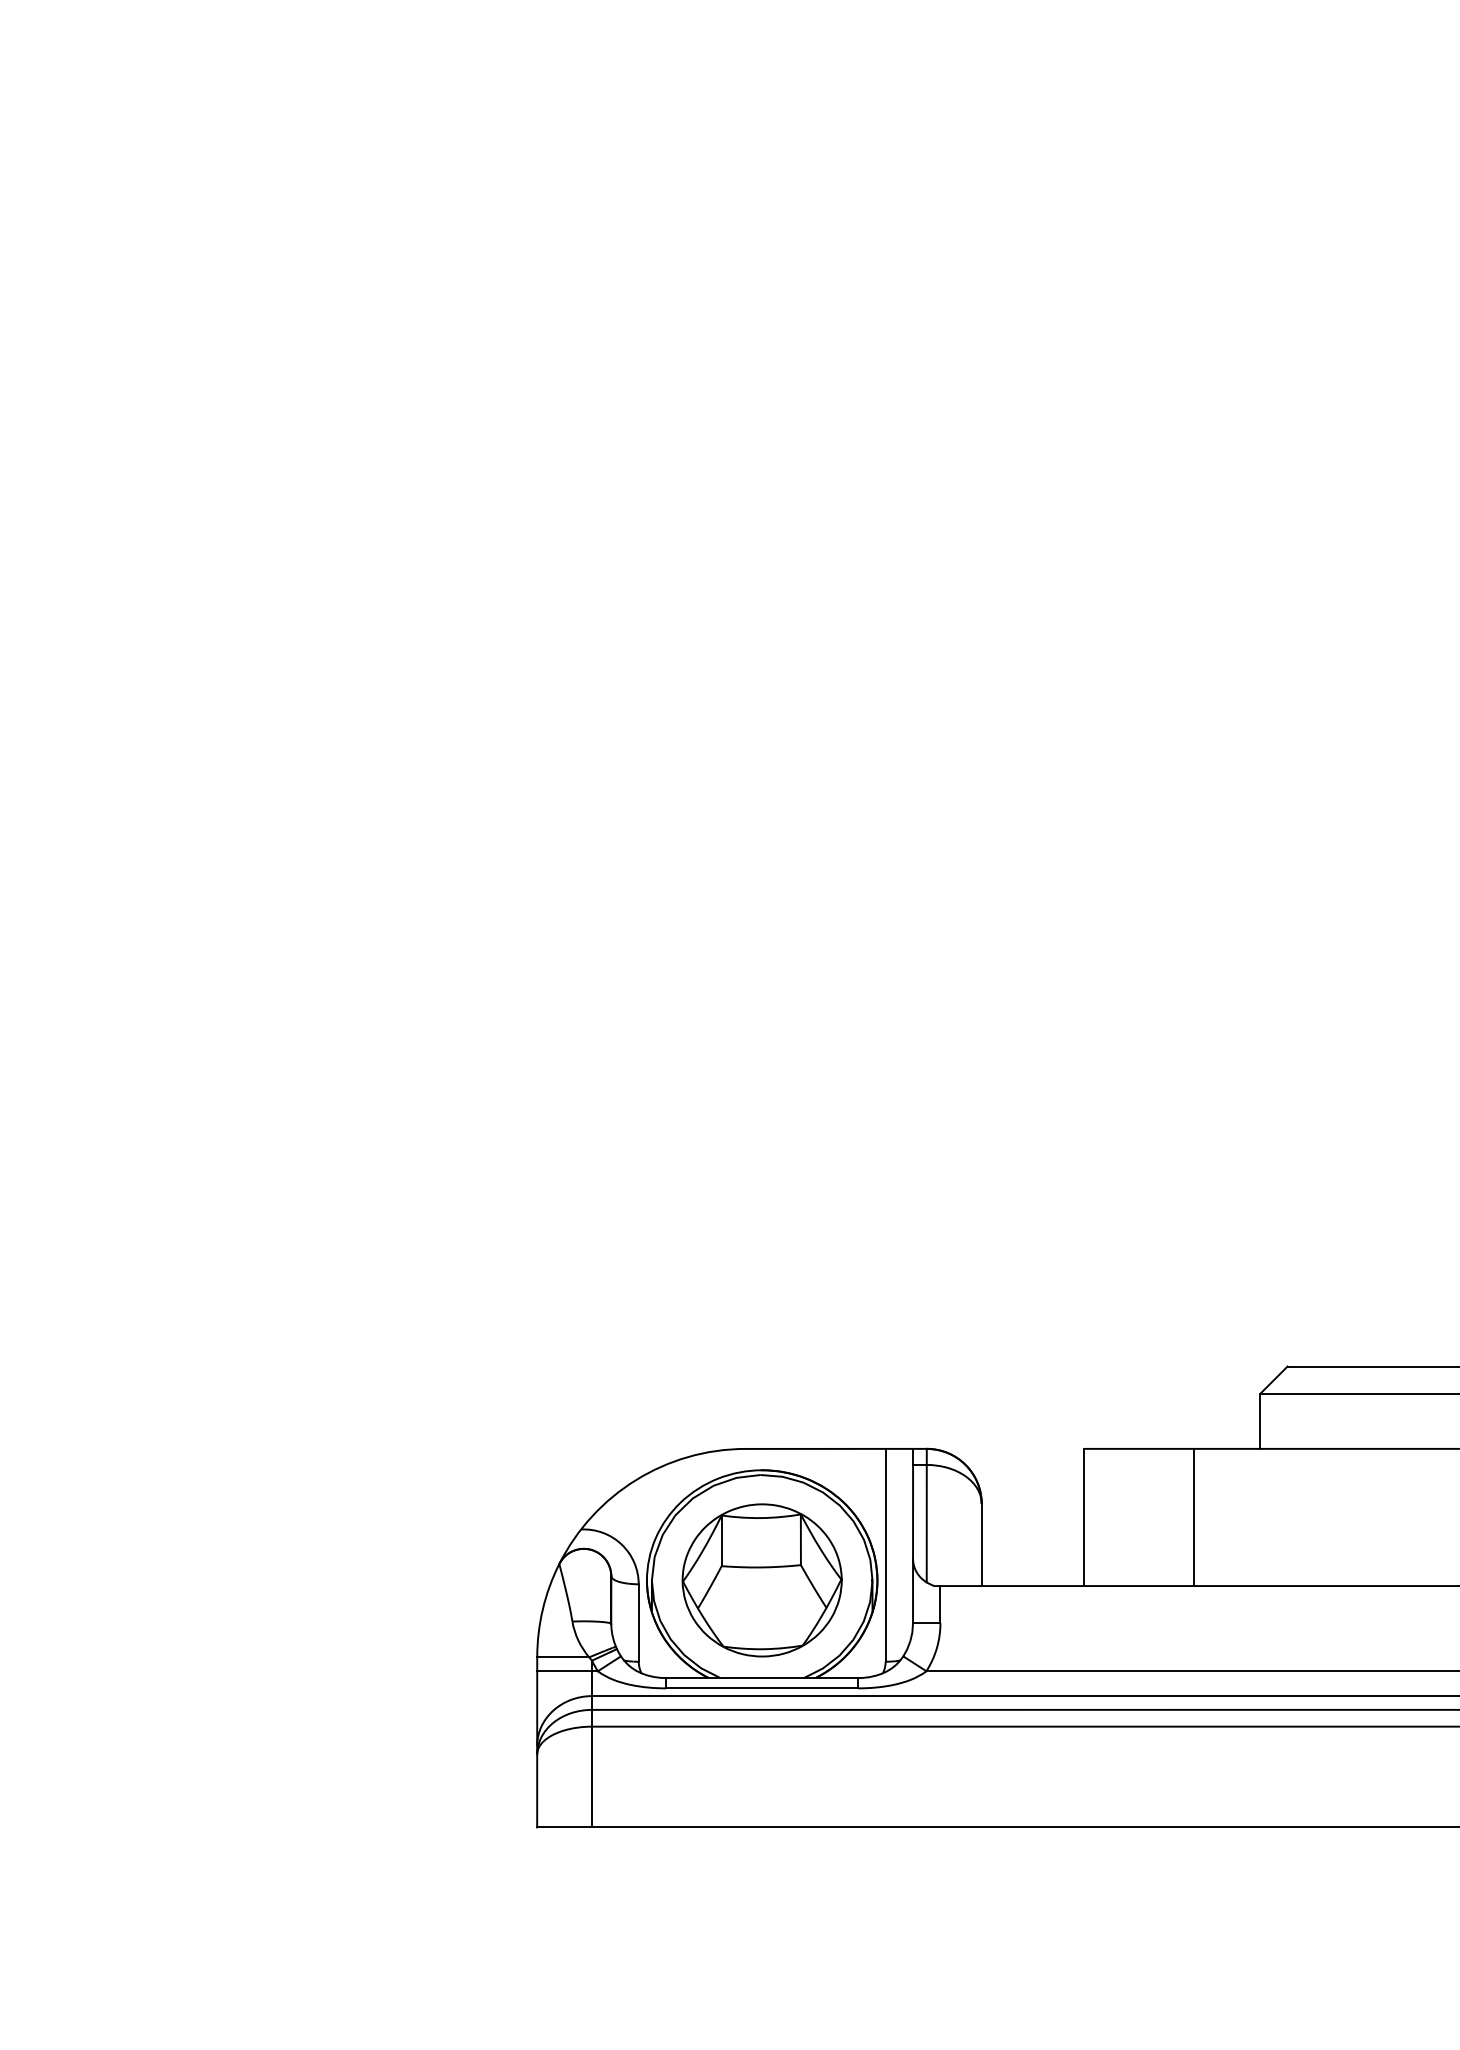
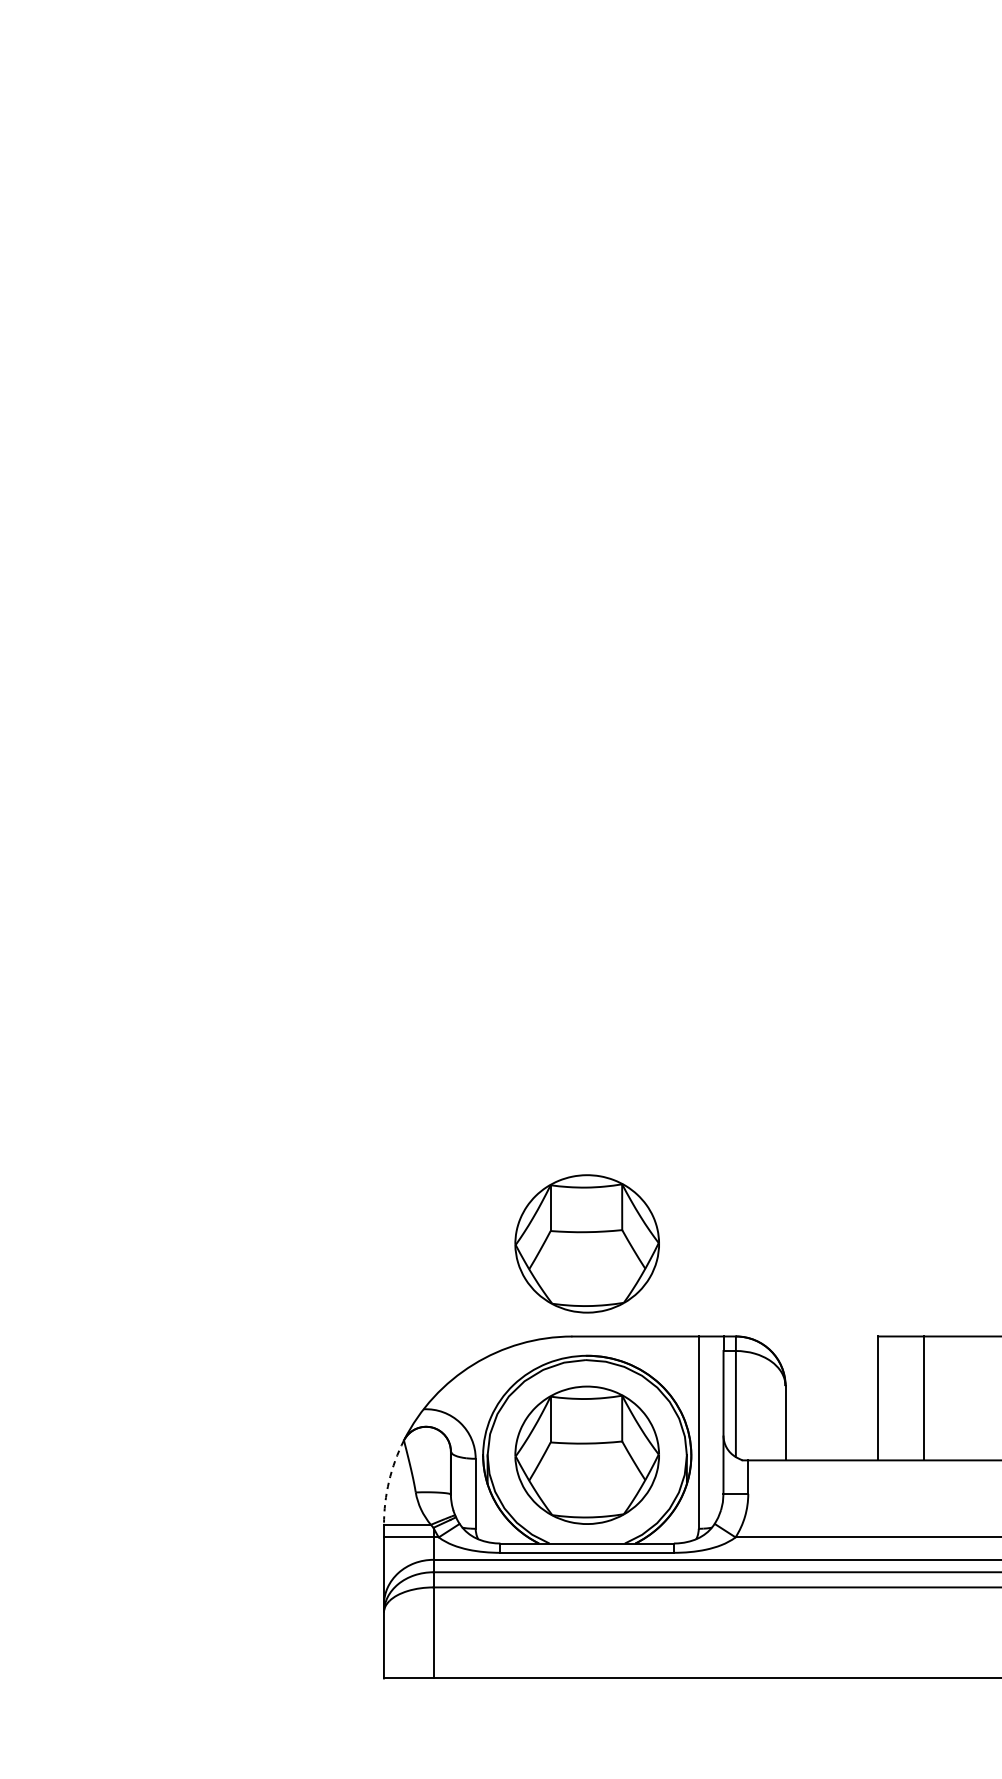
part: (761, 1346) -> (586, 1243), added
line: (1193, 1517) -> (923, 1398), moved
arc: (542, 1609) -> (388, 1481), solid -> dashed

